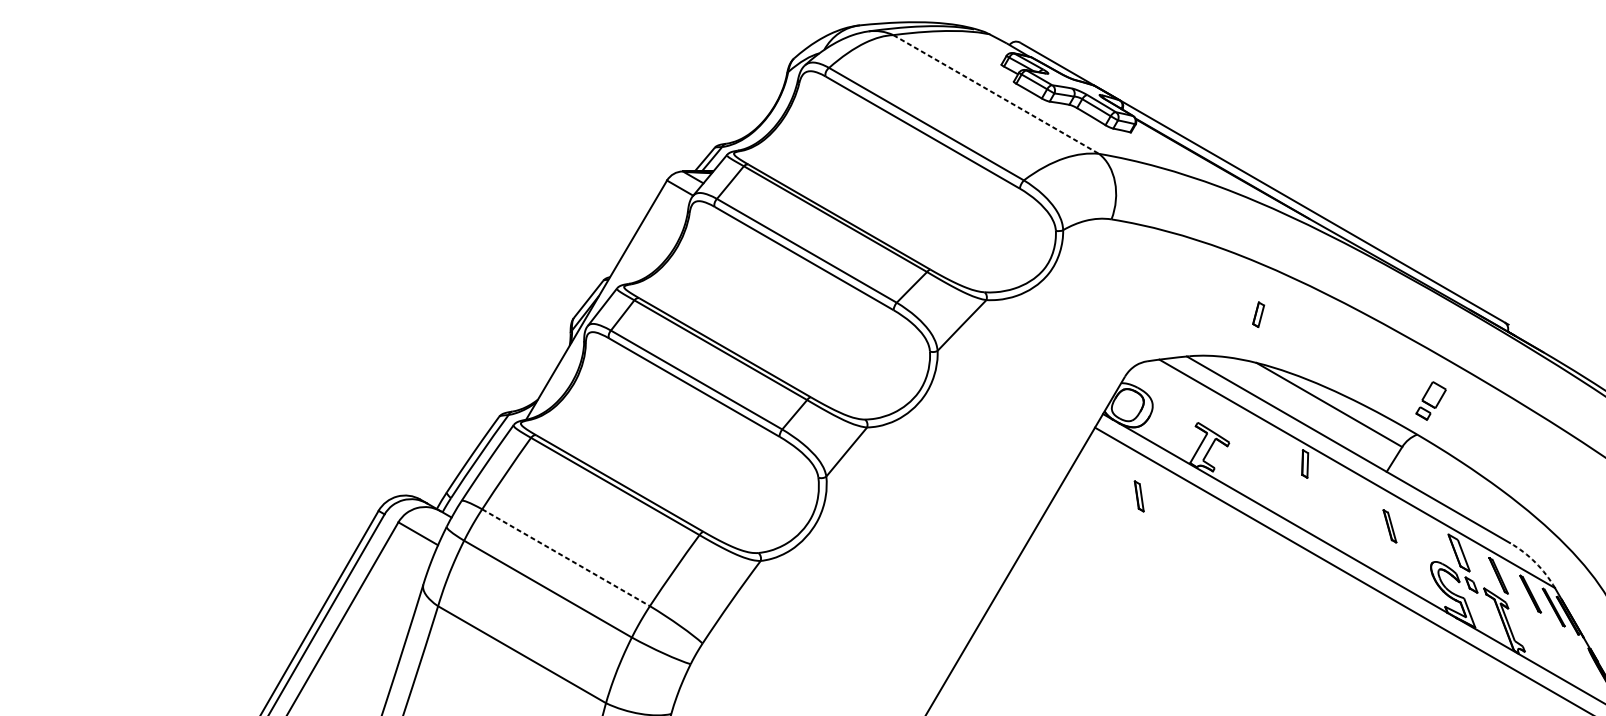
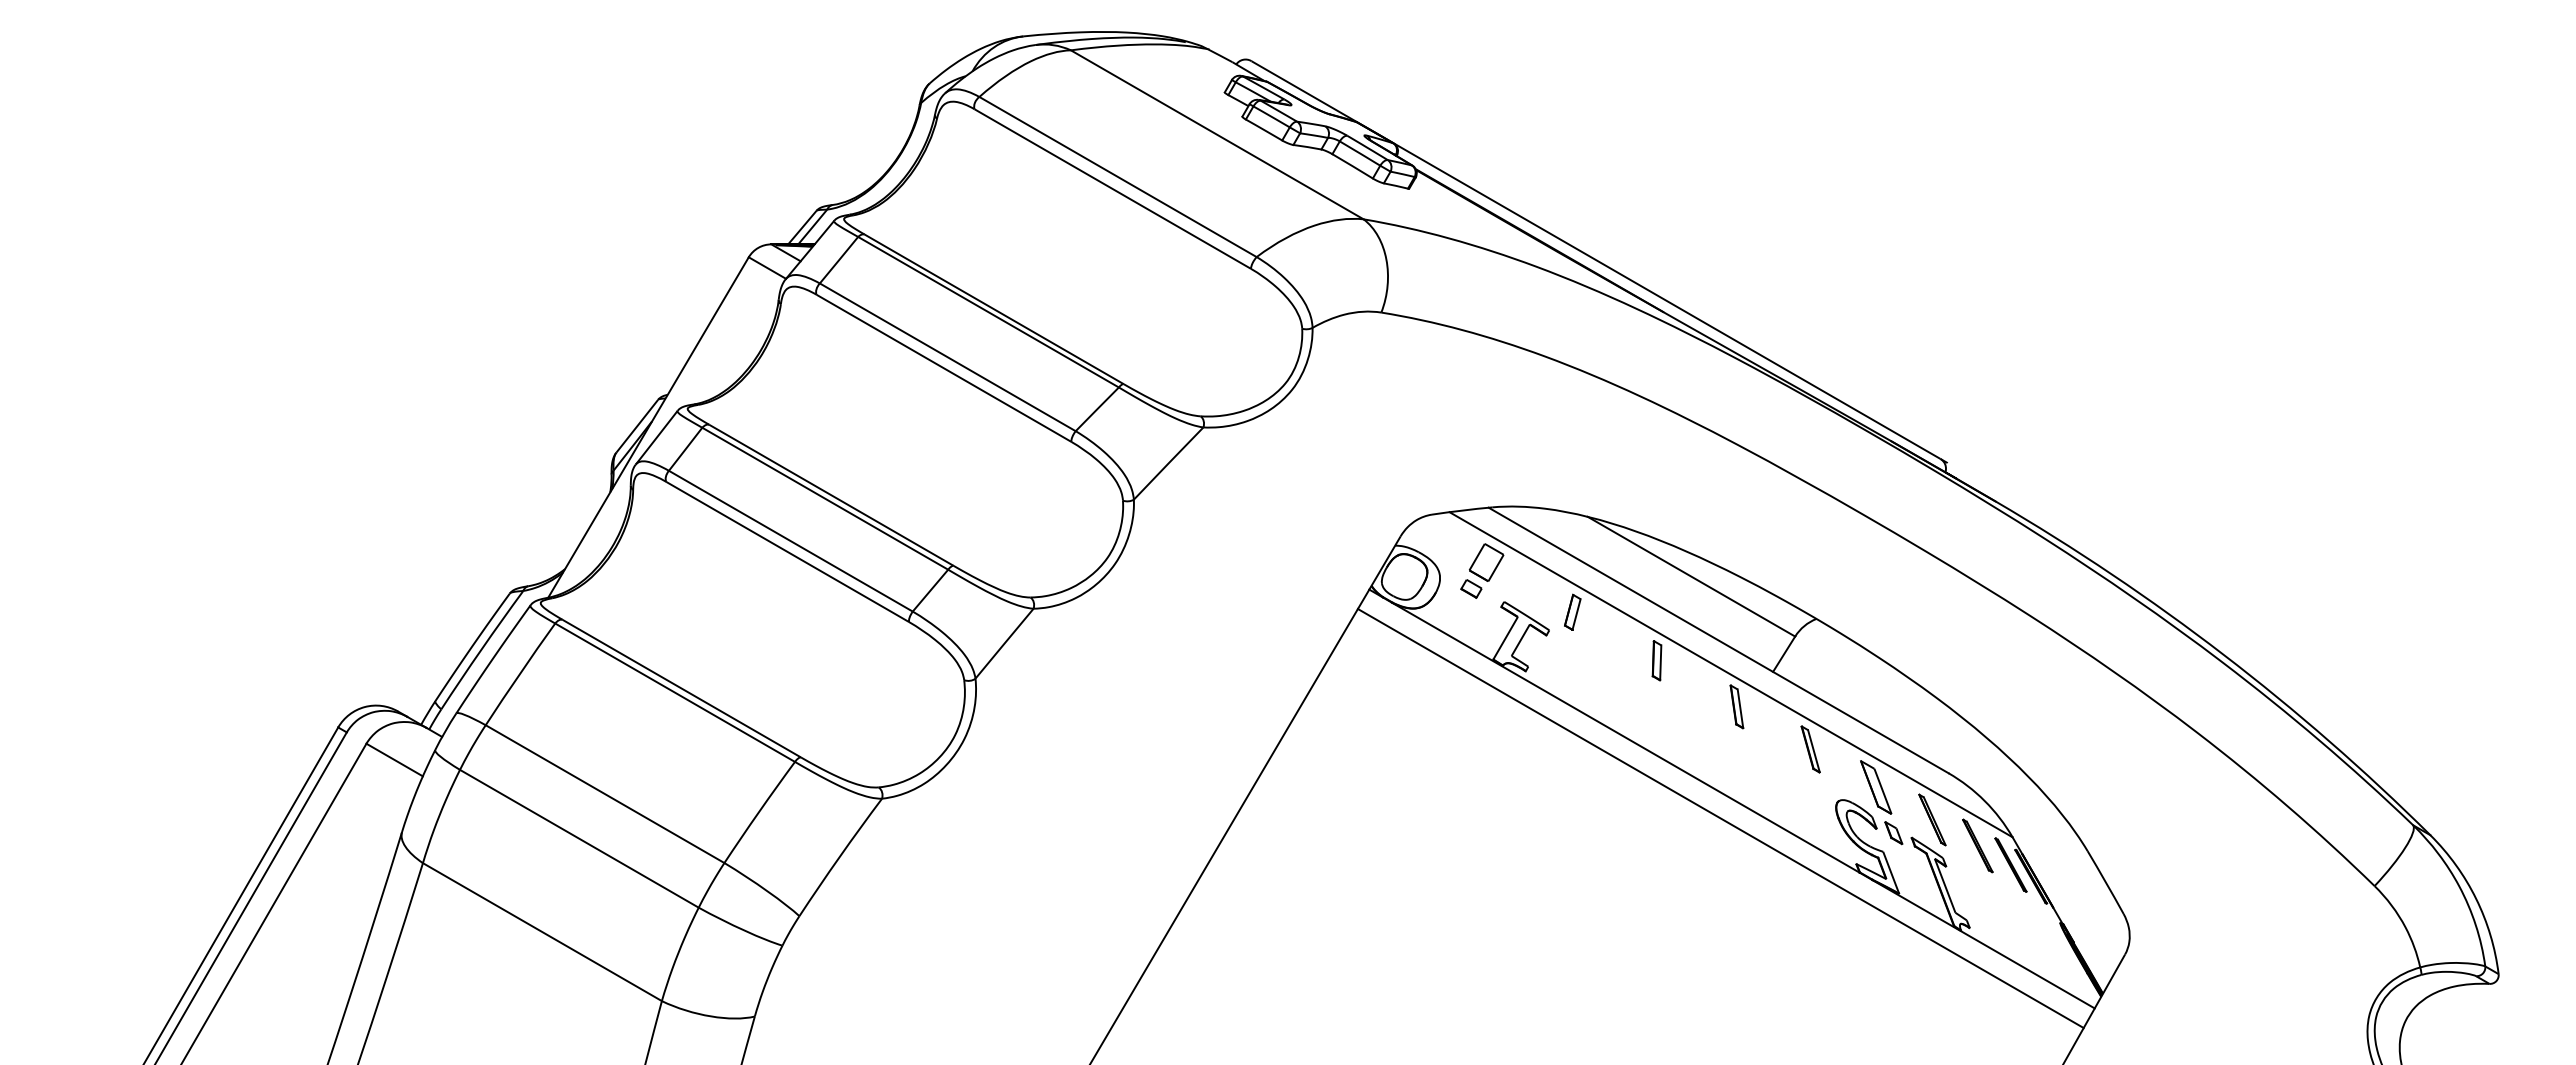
line: (996, 94) -> (1217, 135), dashed -> solid
part: (1258, 314) -> (1572, 611), moved
part: (1431, 400) -> (1482, 570), moved
part: (1138, 496) -> (1736, 706), moved
part: (1389, 526) -> (1810, 749), moved
line: (566, 557) -> (605, 794), dashed -> solid
arc: (1535, 562) -> (1984, 801), dashed -> solid

